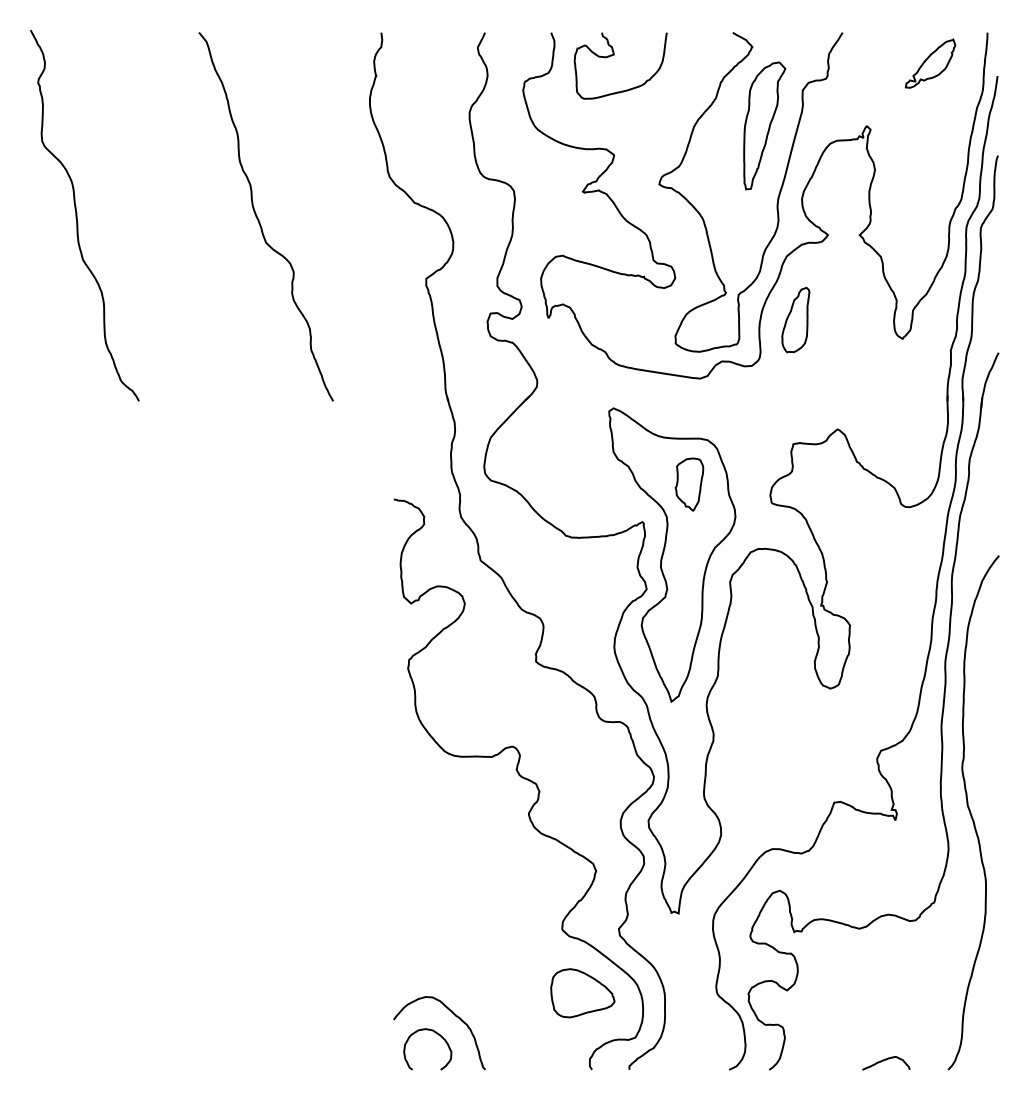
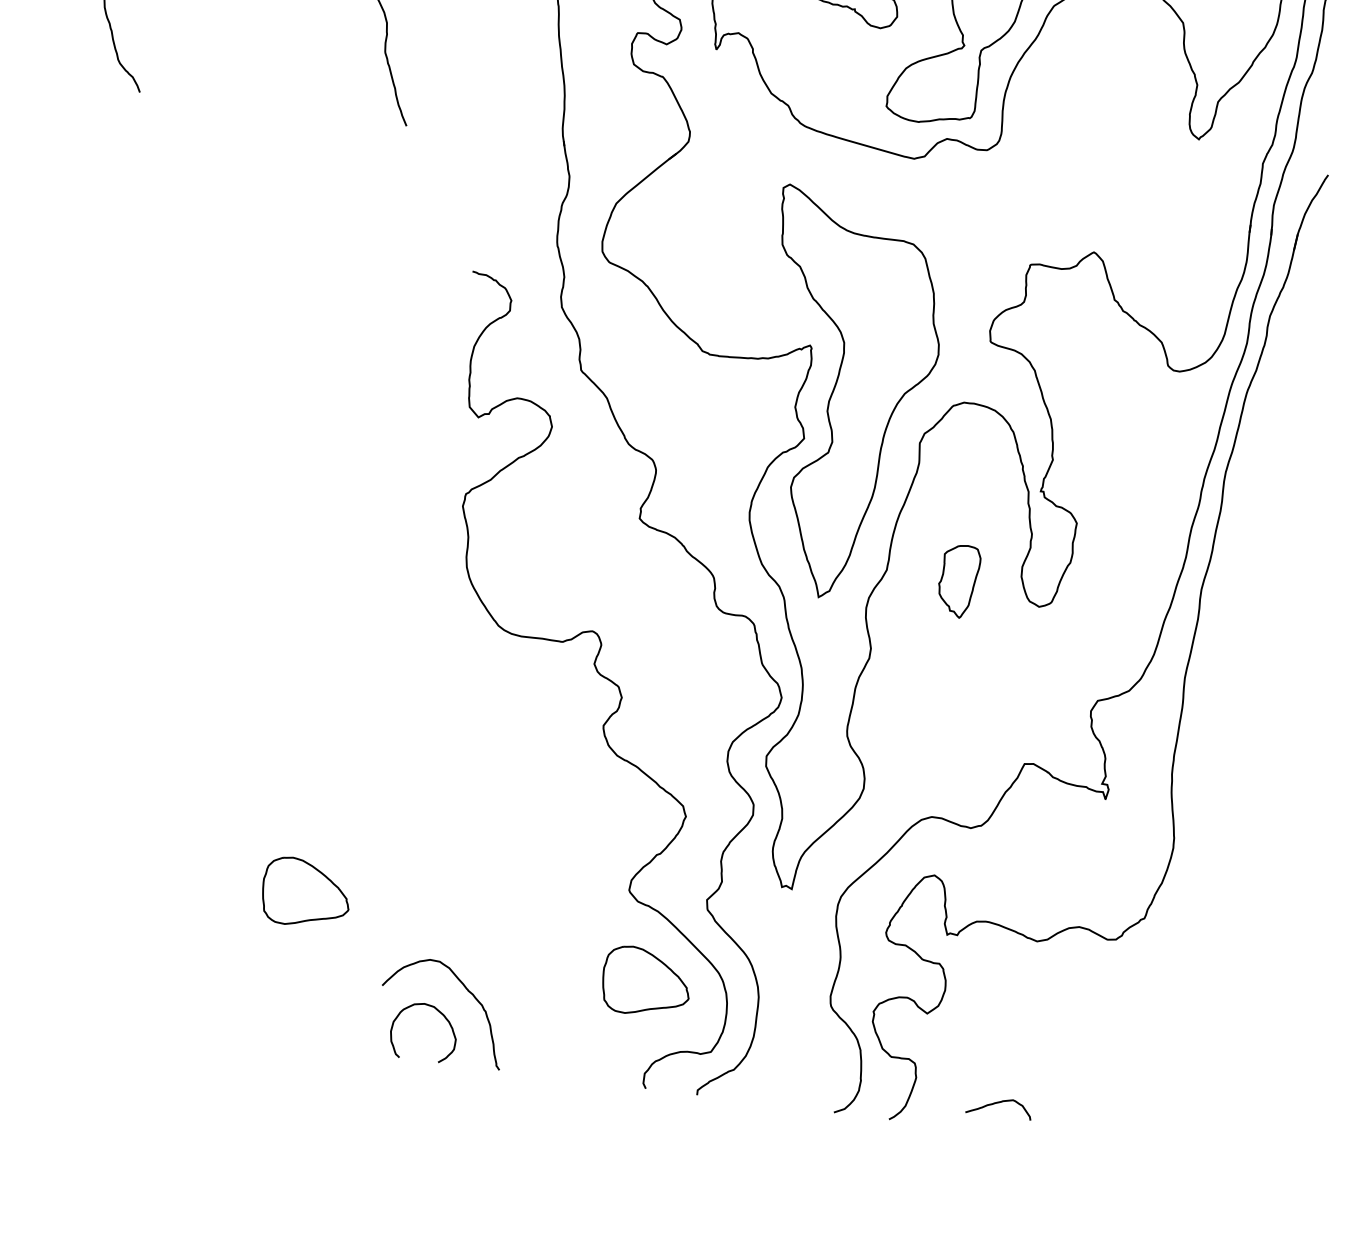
part: (795, 319) -> (1055, 94), removed
part: (689, 484) -> (958, 581), moved
curve: (971, 812) -> (1211, 801), removed
part: (330, 960) -> (305, 893), added
curve: (886, 1060) -> (1000, 1103), moved

